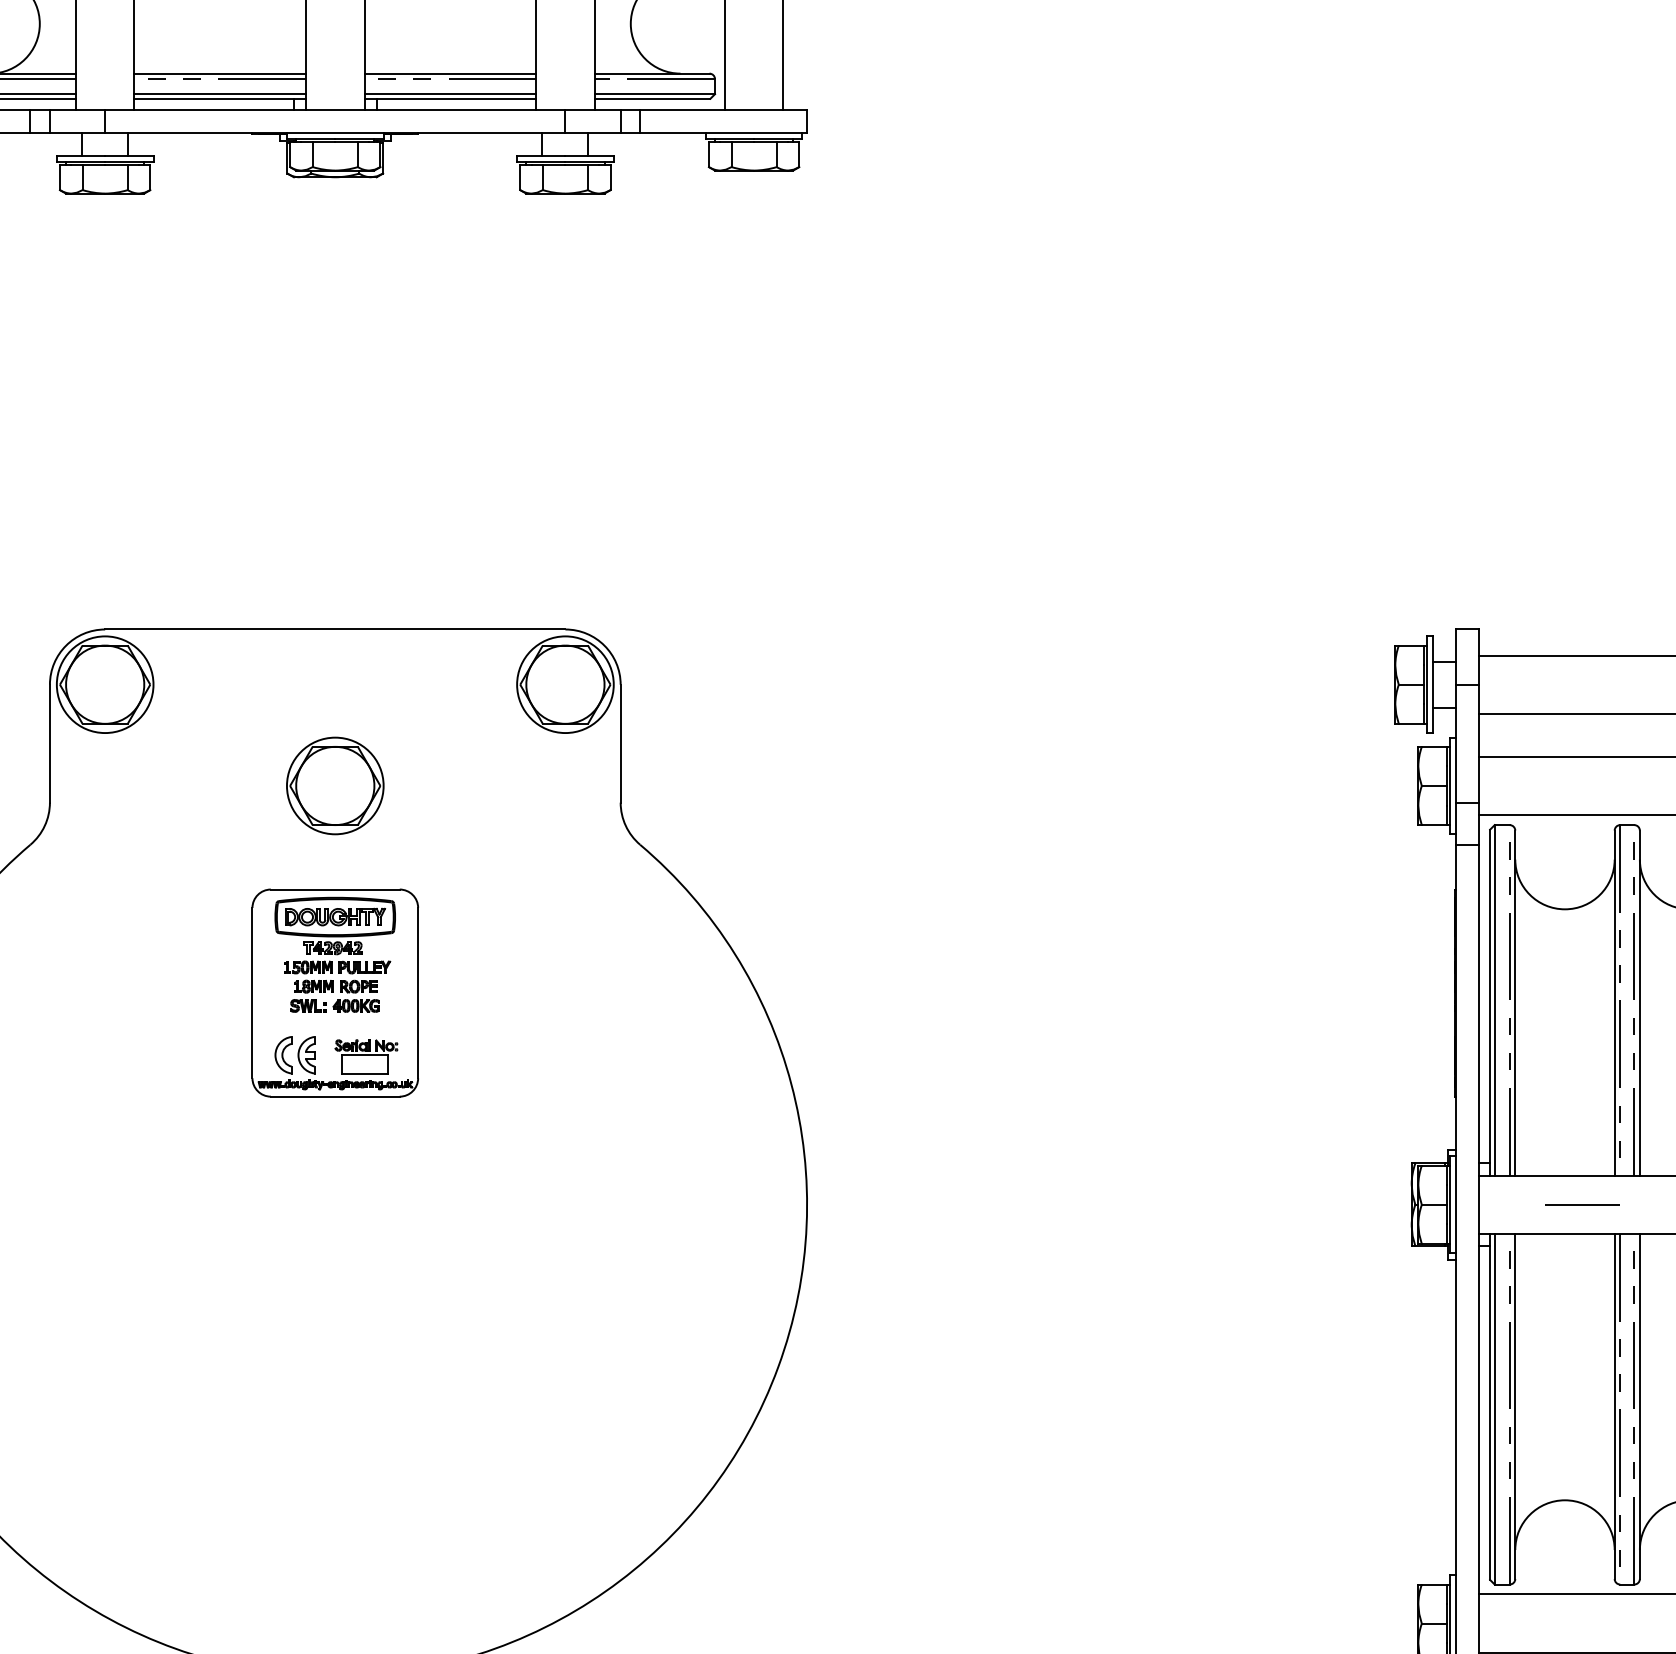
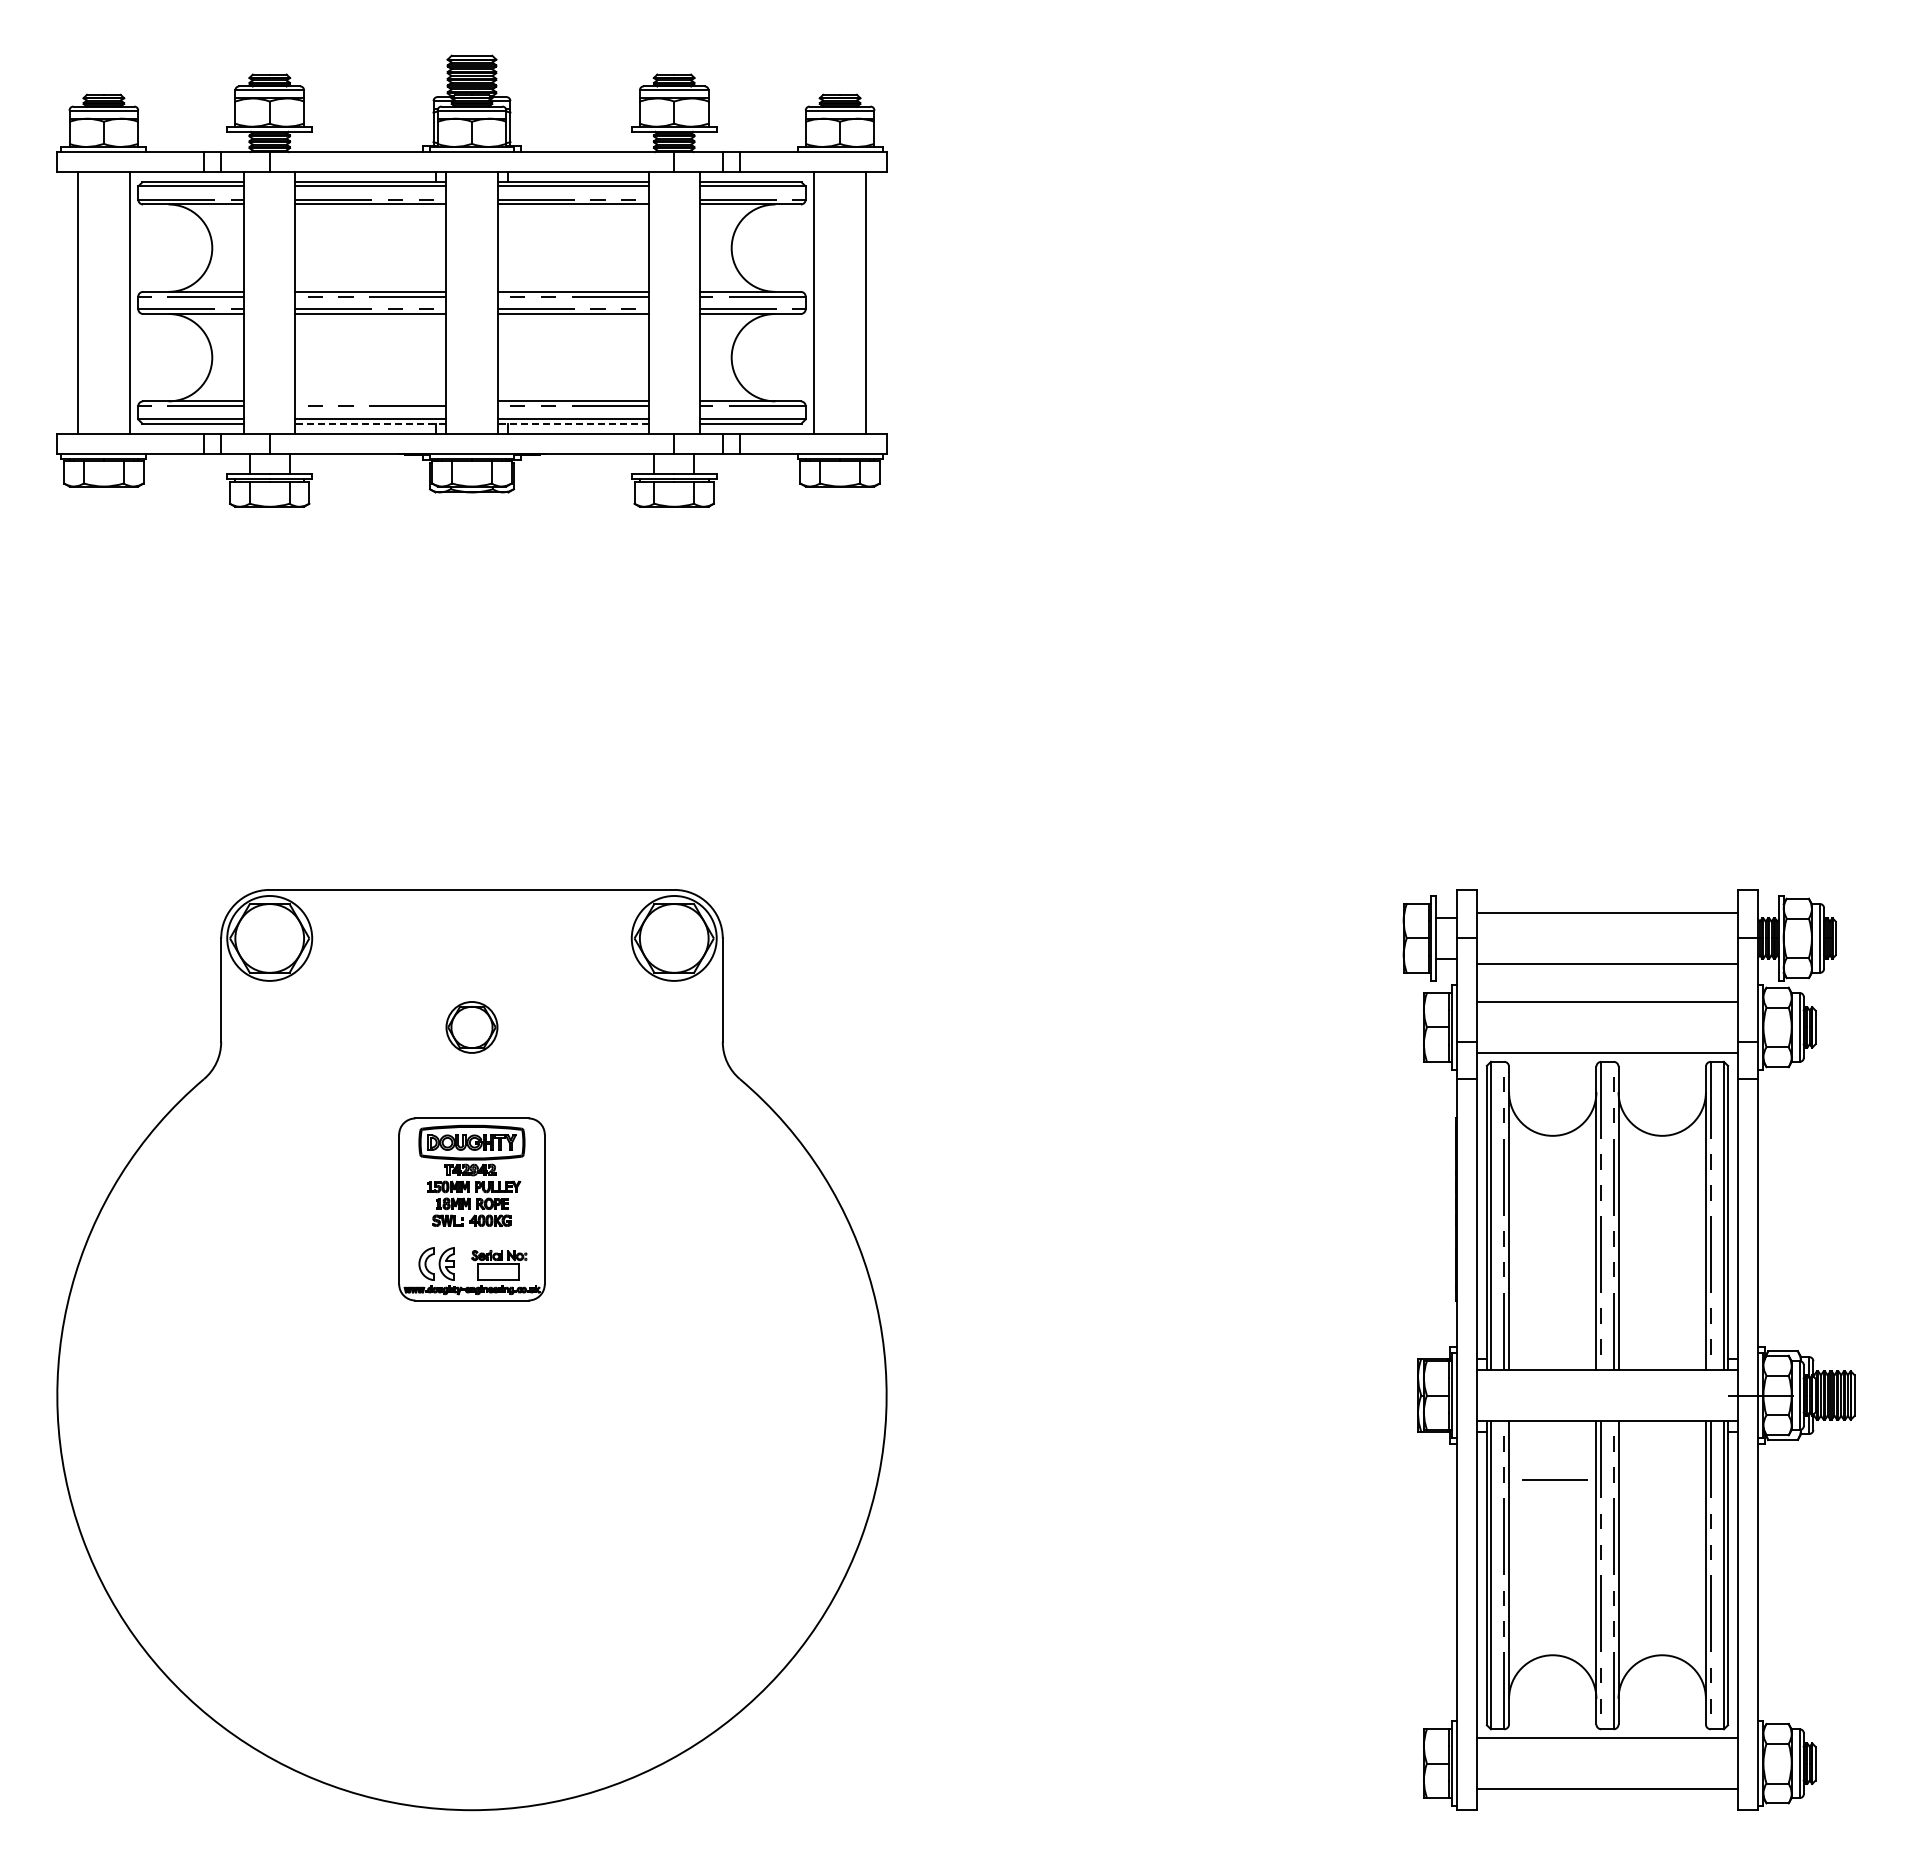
line: (219, 73) -> (370, 401), removed
line: (219, 98) -> (370, 423), solid -> dashed
line: (449, 98) -> (572, 423), solid -> dashed
part: (334, 786) -> (471, 1027), size x0.6
line: (1581, 1204) -> (1554, 1479), moved

